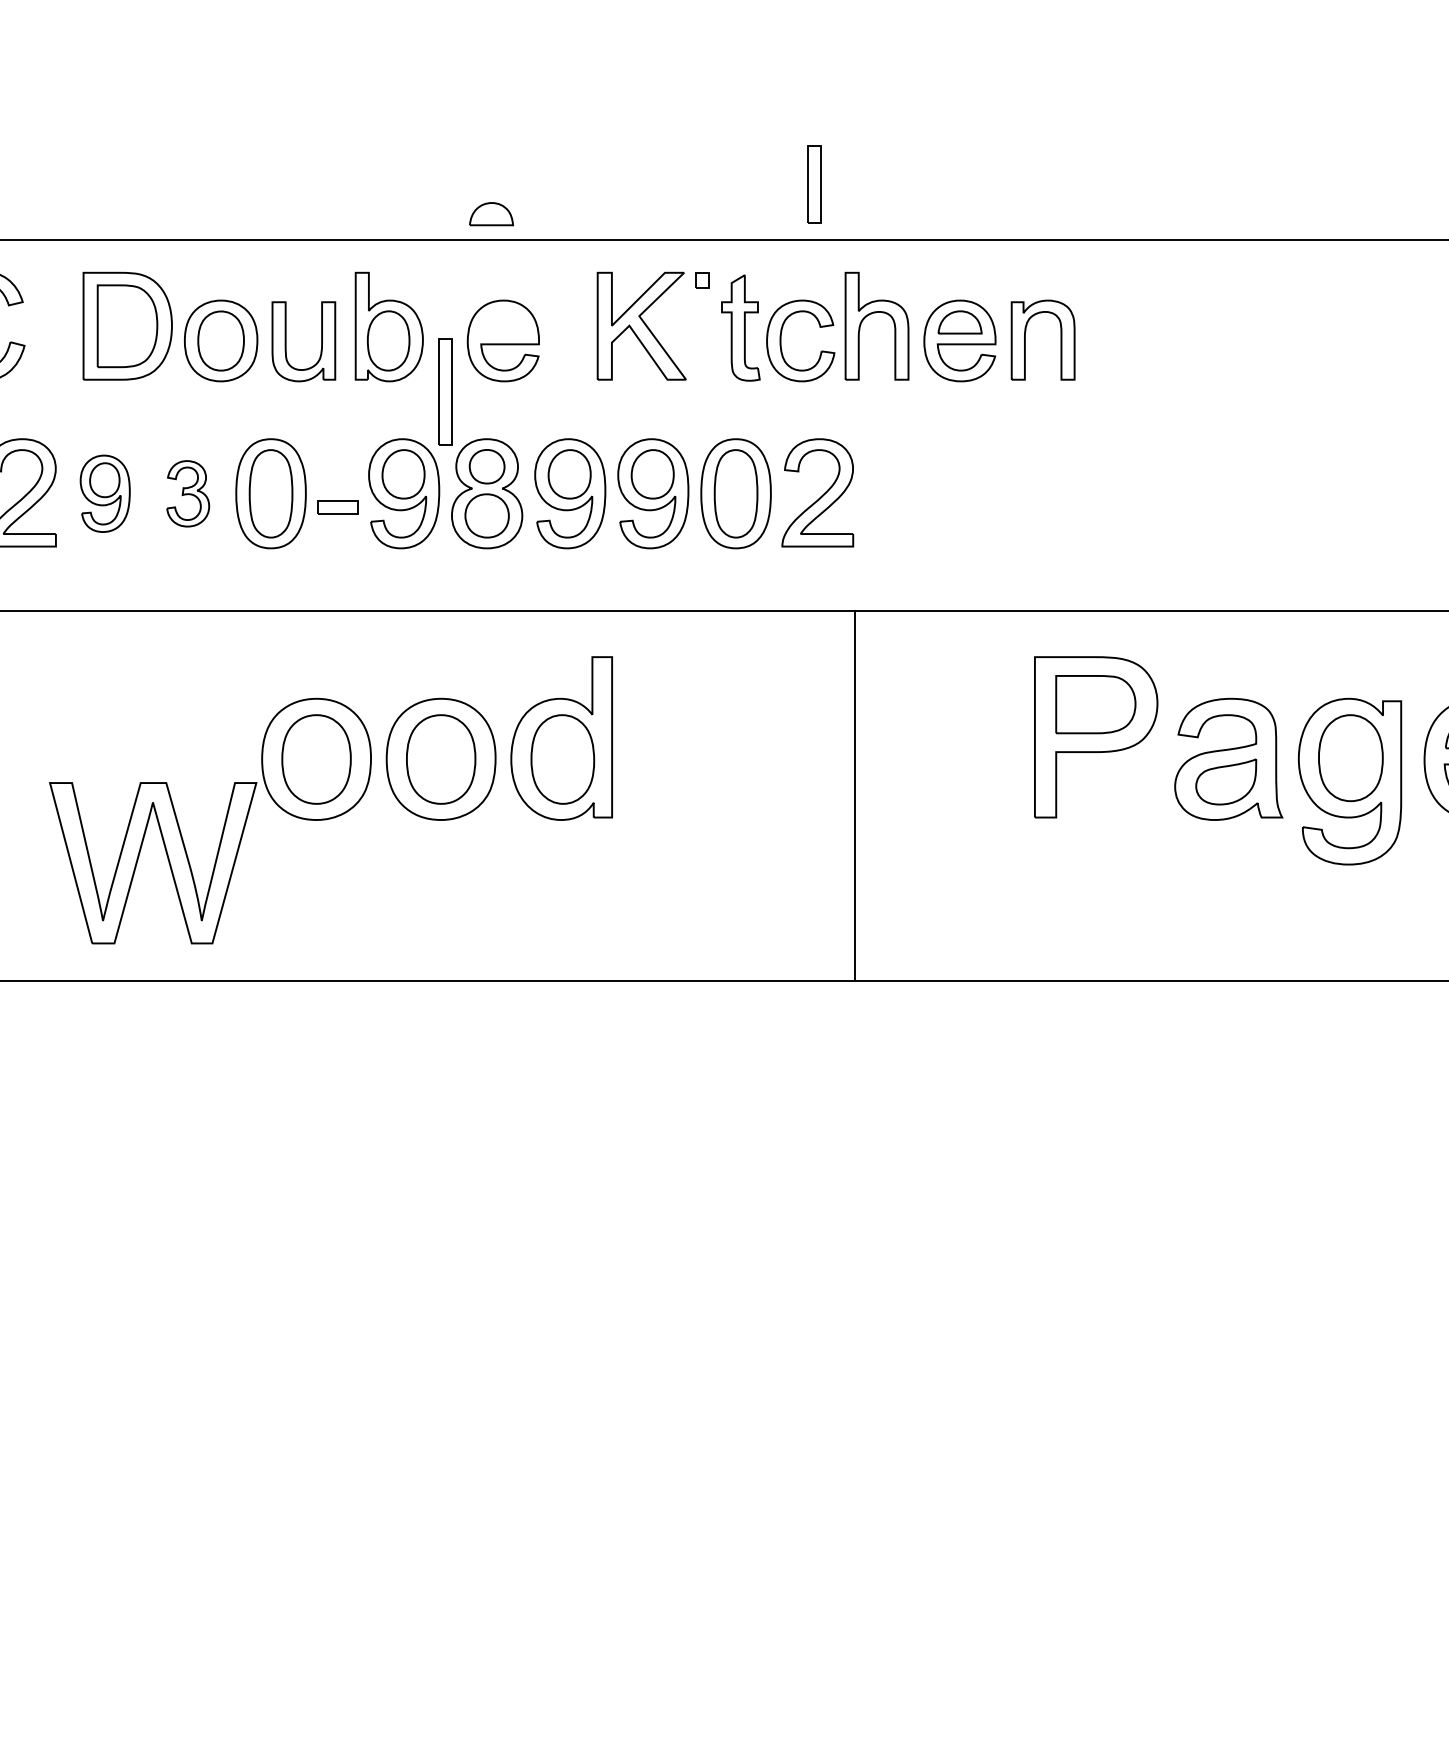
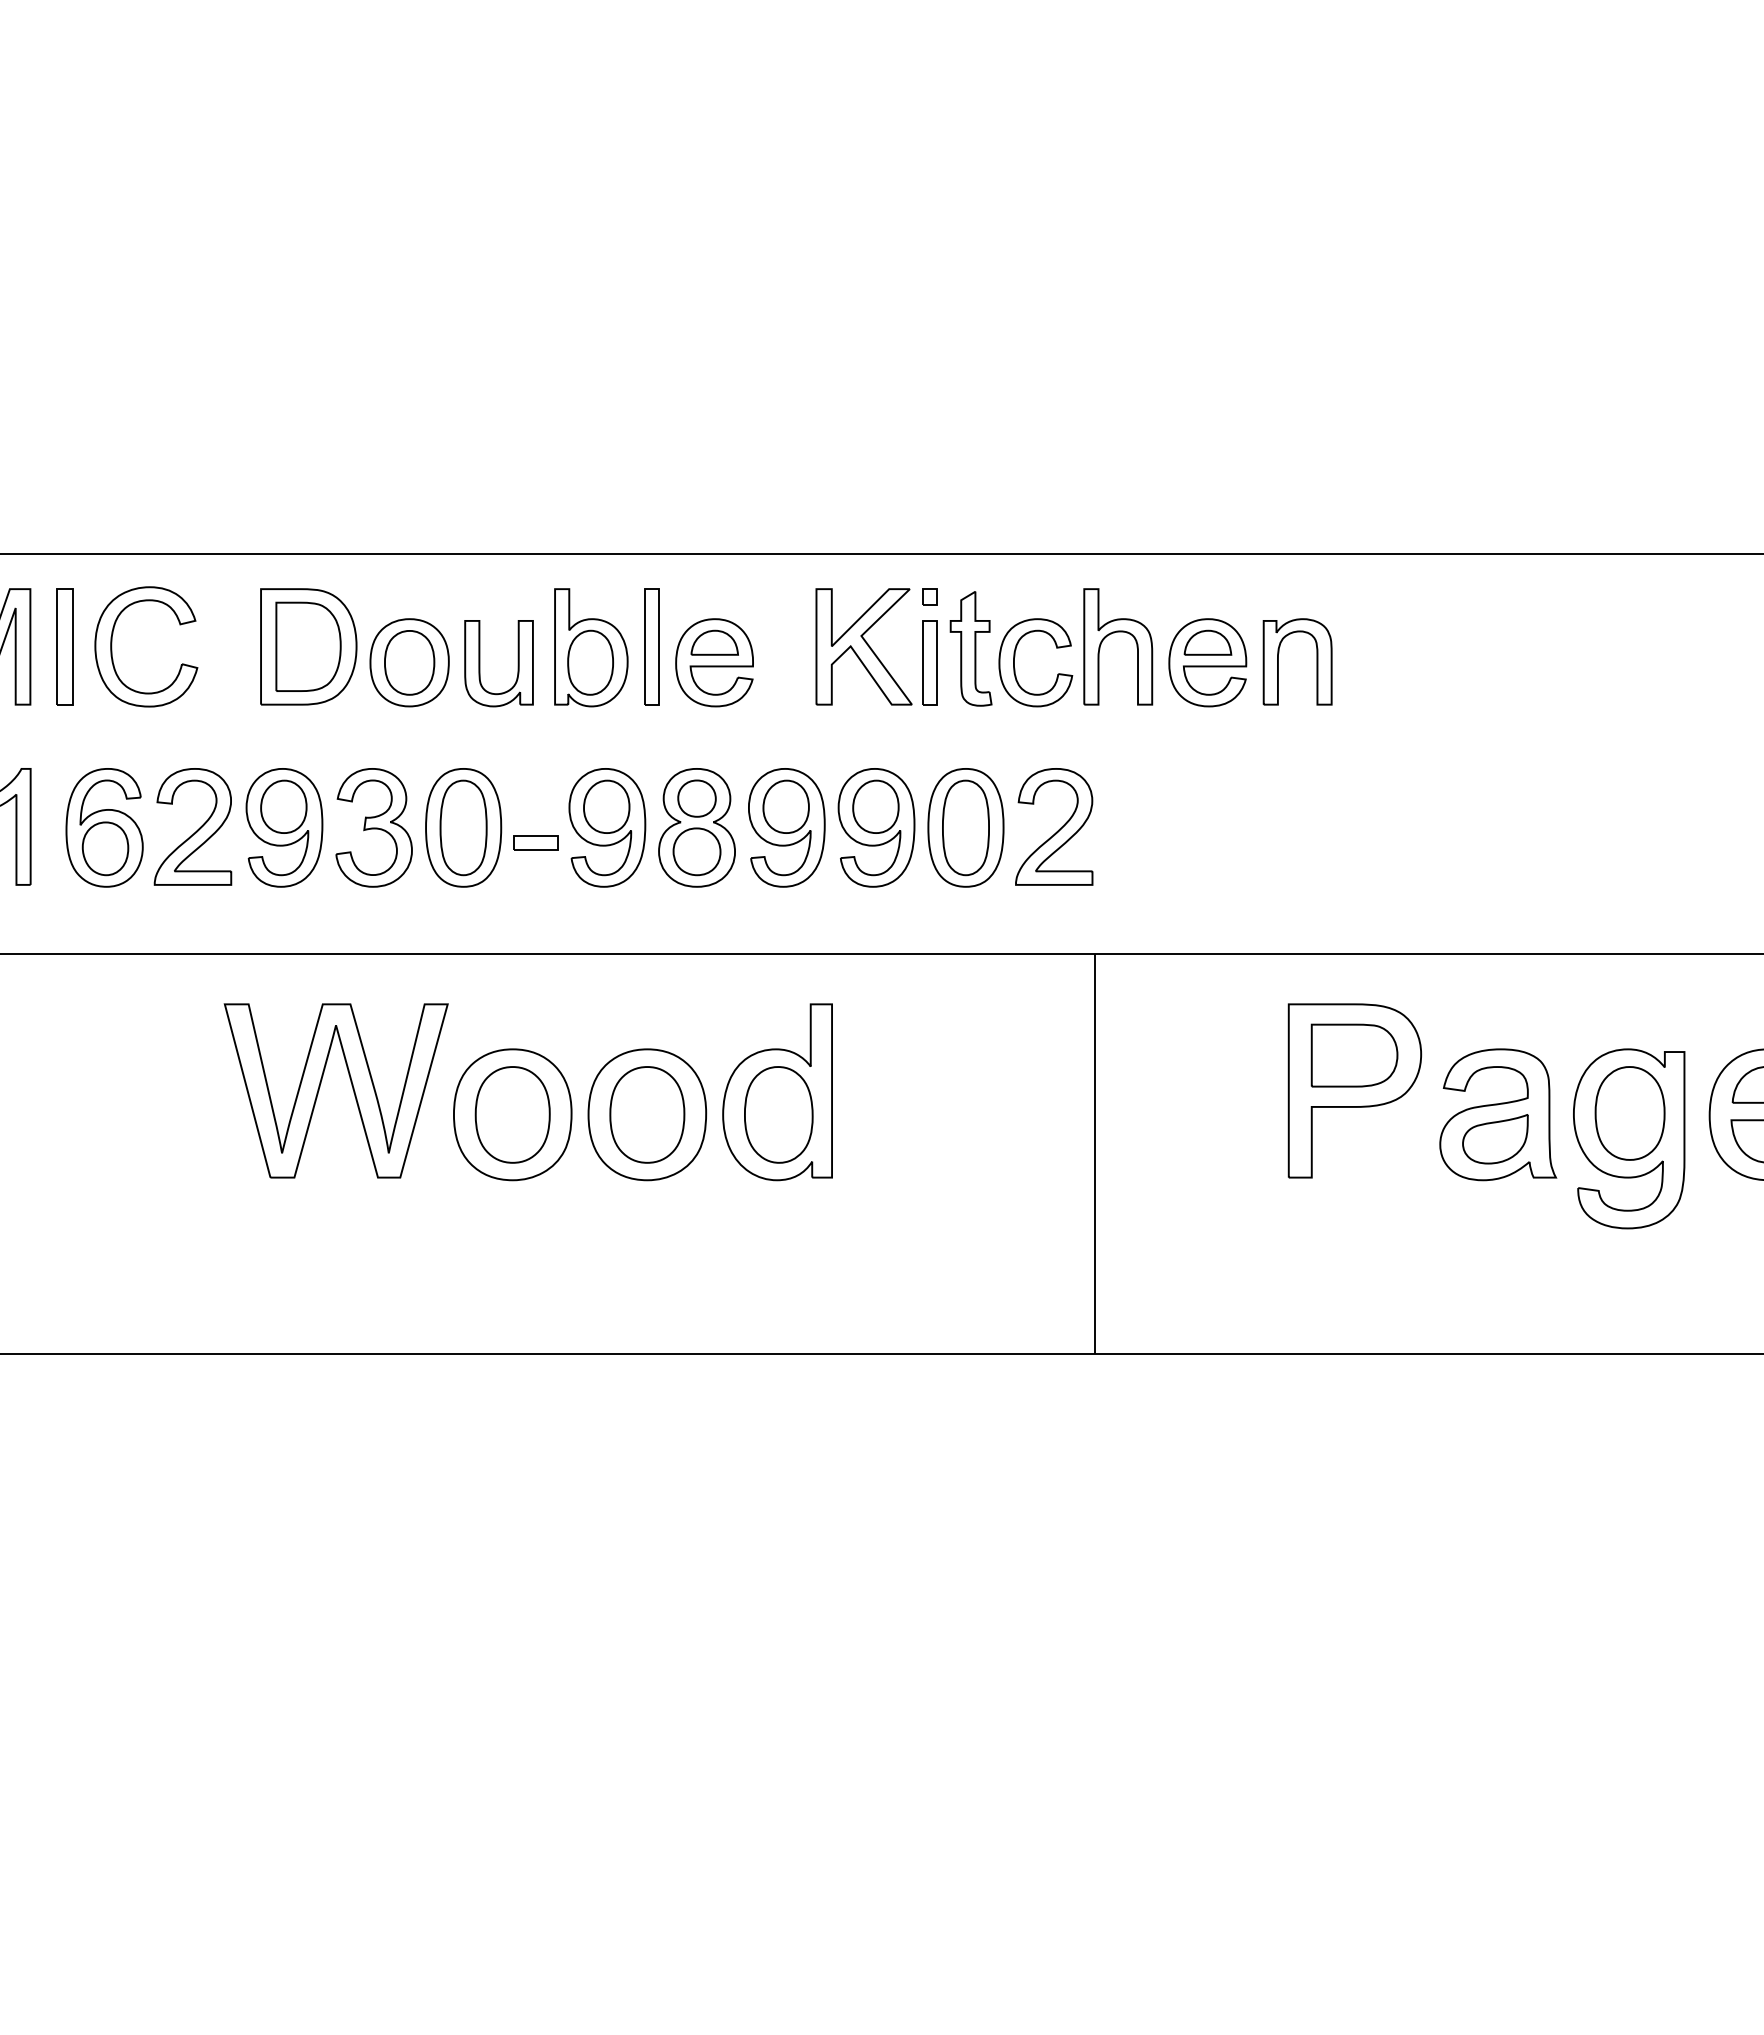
part: (814, 184) -> (929, 662), moved
part: (491, 213) -> (714, 642), moved
part: (444, 391) -> (651, 646), moved
part: (105, 493) -> (284, 827), size x1.43
part: (187, 493) -> (373, 827), size x1.67
part: (138, 860) -> (320, 1087), moved

